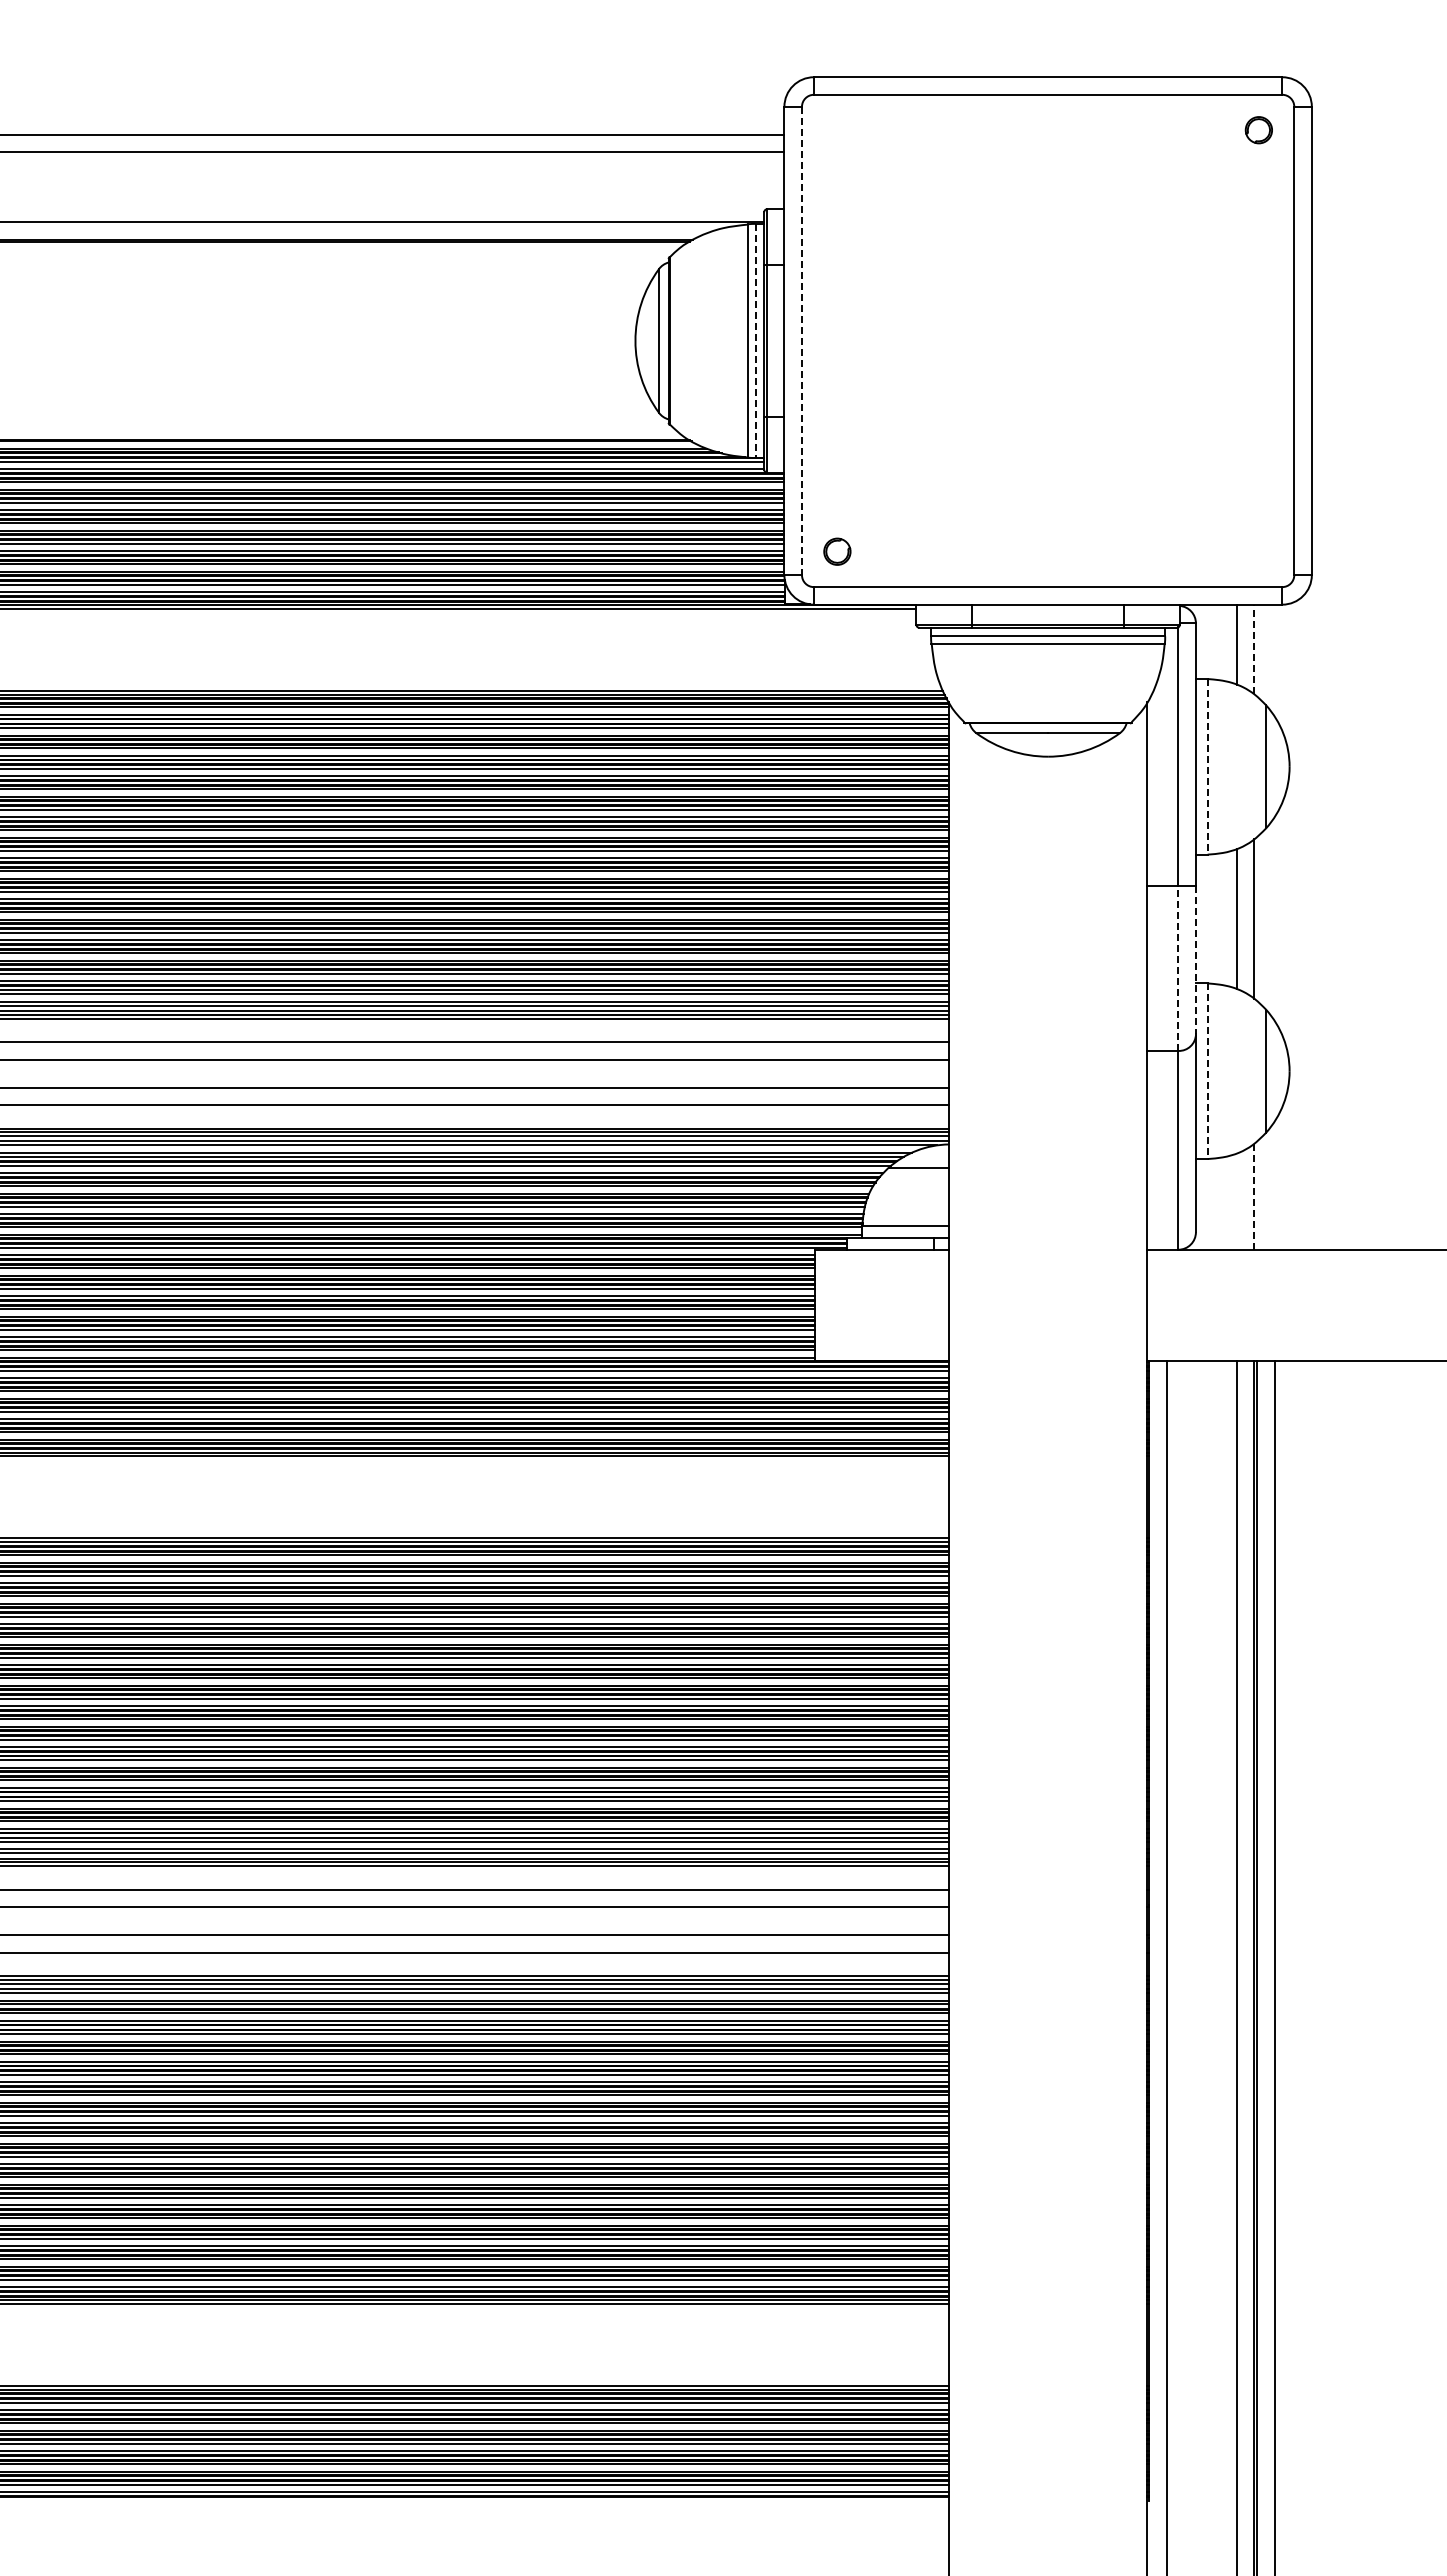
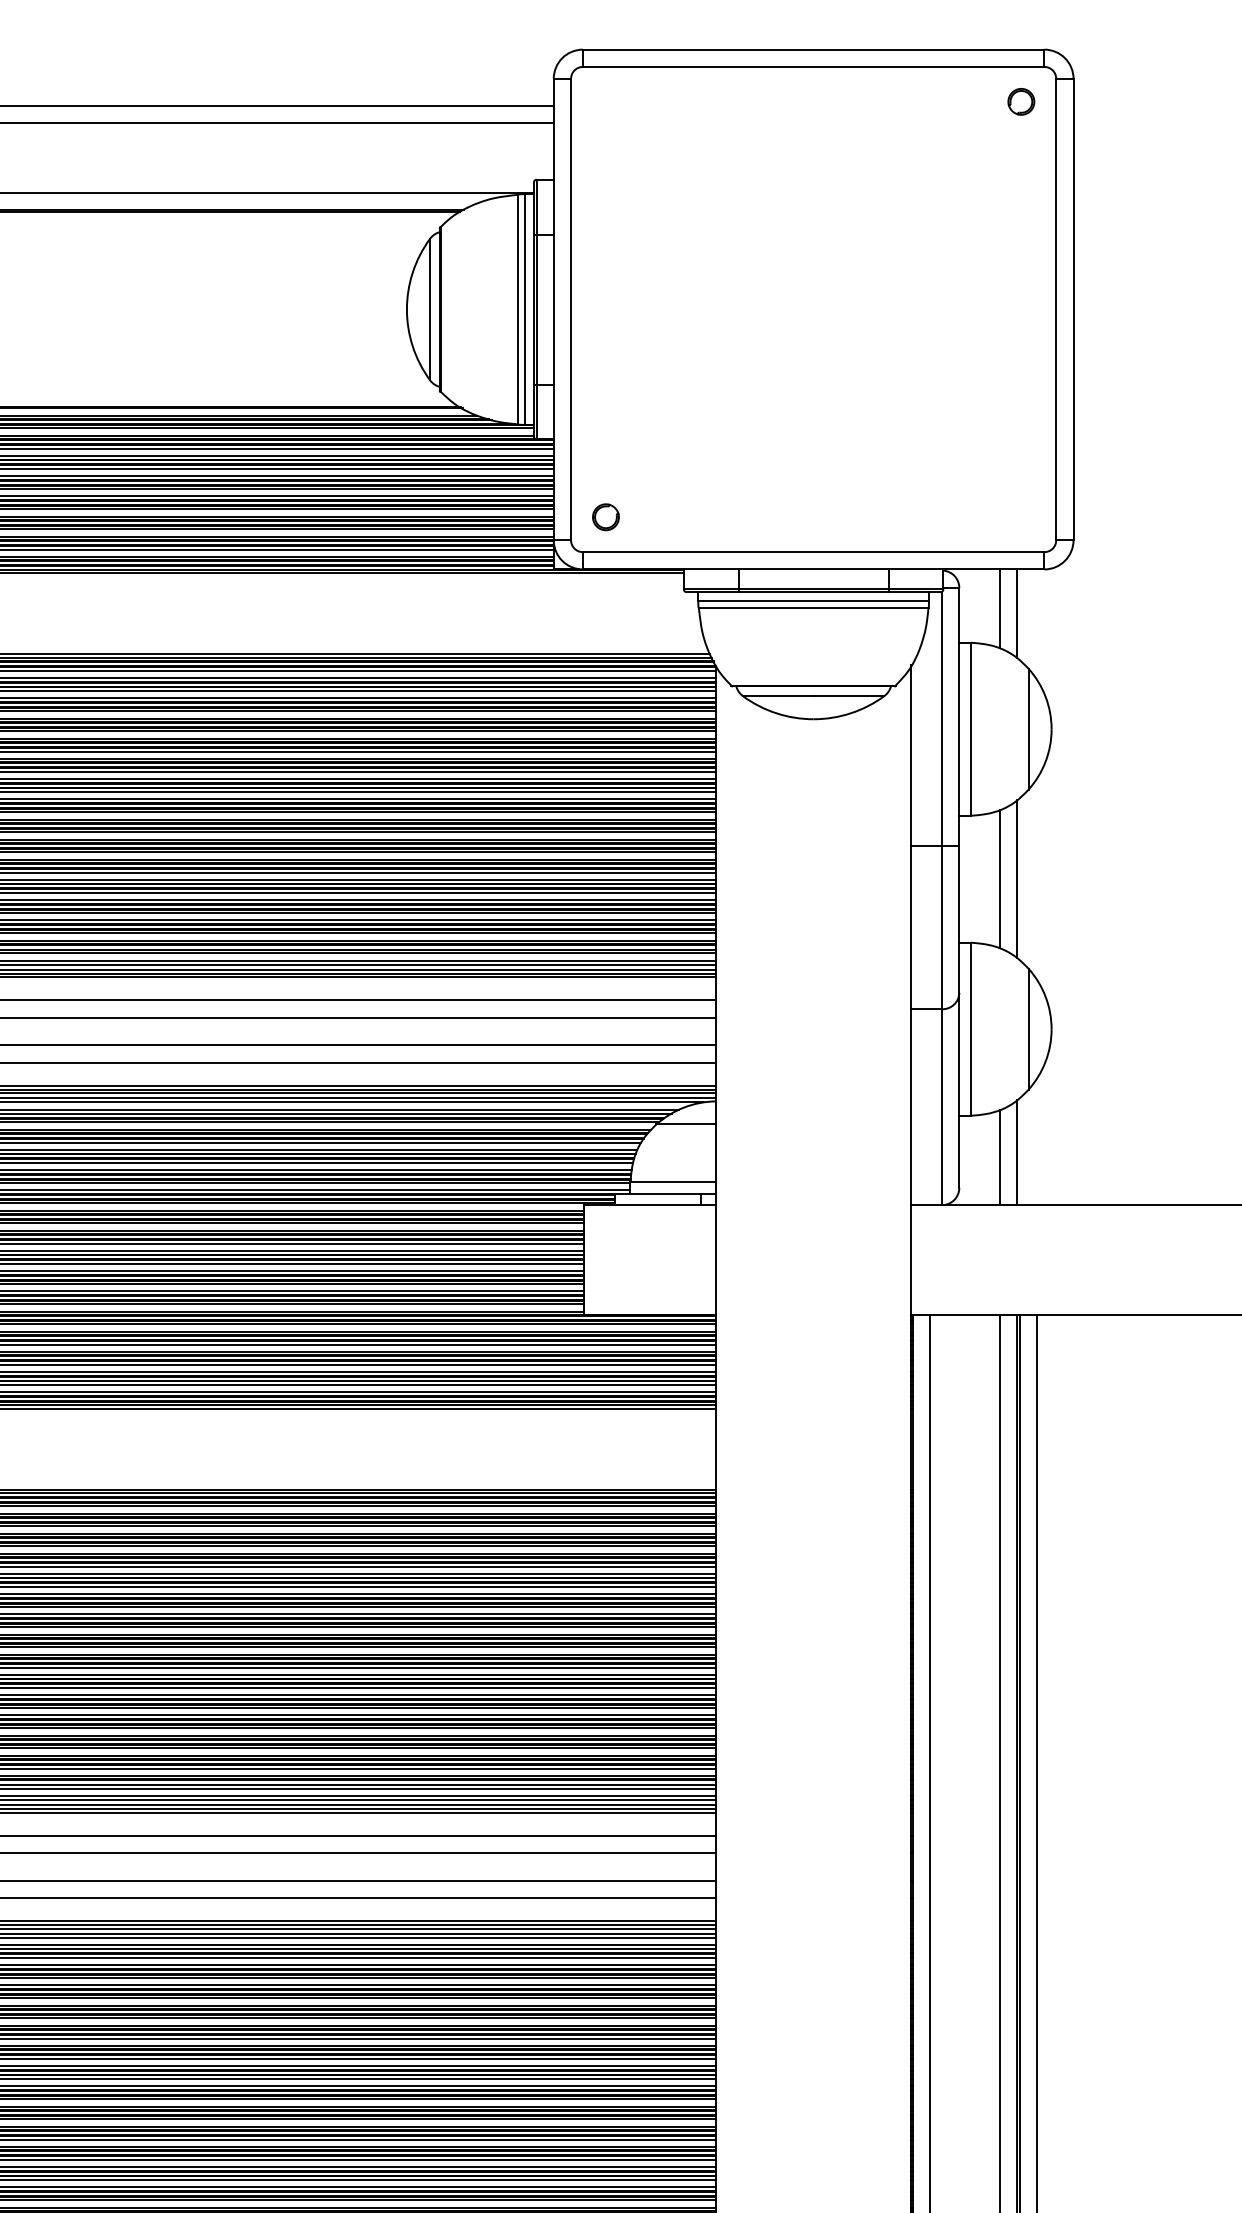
line: (755, 341) -> (525, 310), dashed -> solid
line: (801, 341) -> (570, 310), dashed -> solid
line: (1254, 649) -> (1017, 613), dashed -> solid
line: (1207, 766) -> (970, 728), dashed -> solid
line: (1195, 960) -> (958, 920), dashed -> solid
line: (1178, 968) -> (942, 927), dashed -> solid
line: (1207, 1071) -> (970, 1029), dashed -> solid
line: (1254, 1196) -> (1017, 1152), dashed -> solid
line: (1236, 1201) -> (999, 1157), added

